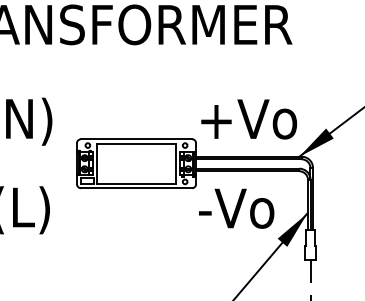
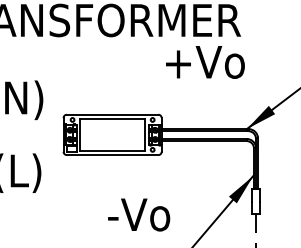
text: (249, 119) -> (205, 62), moved
text: (237, 208) -> (139, 214), moved

